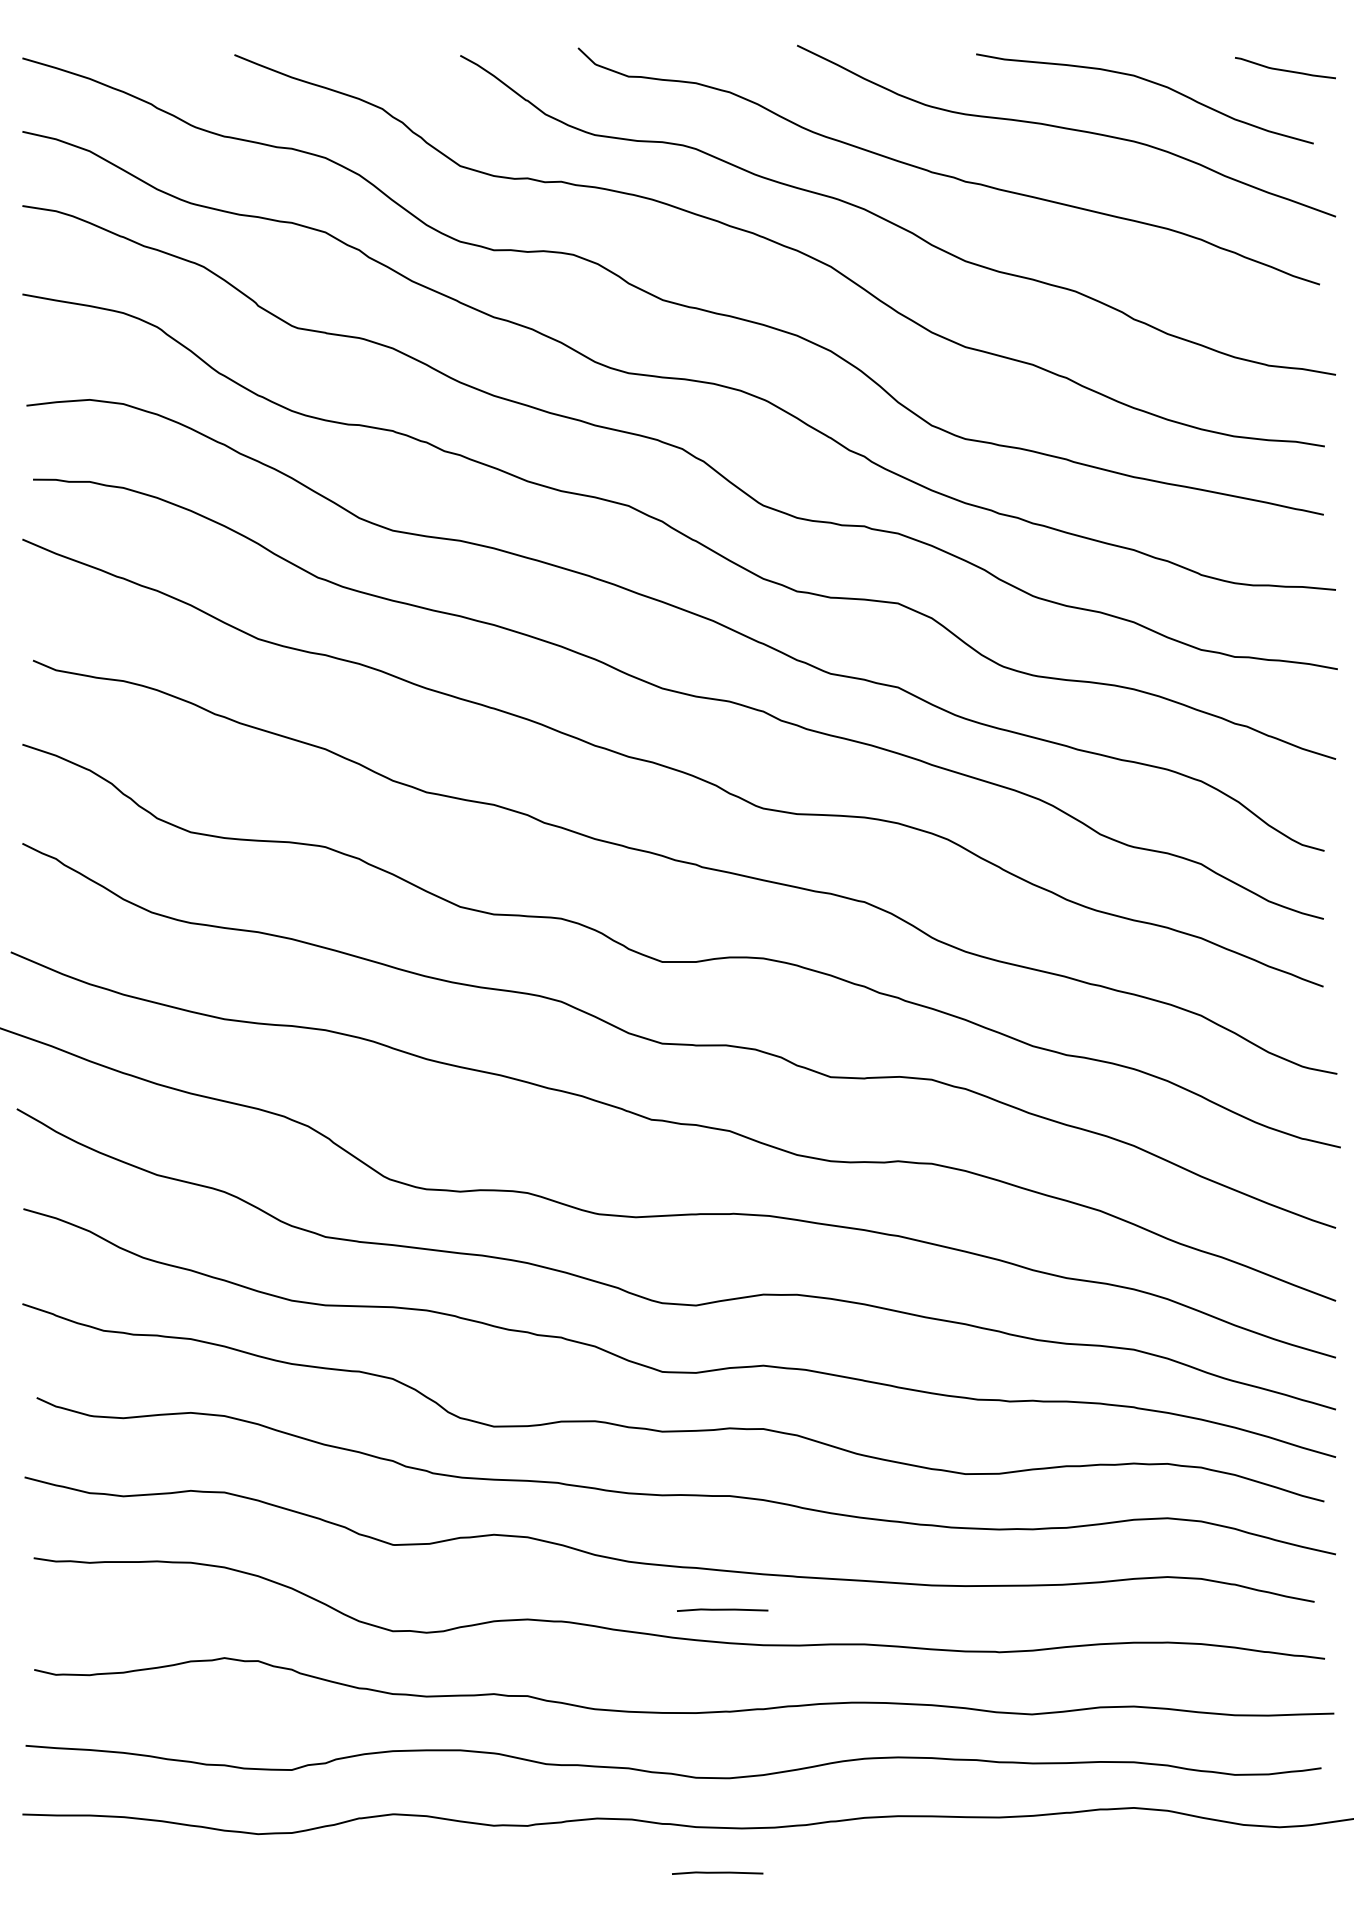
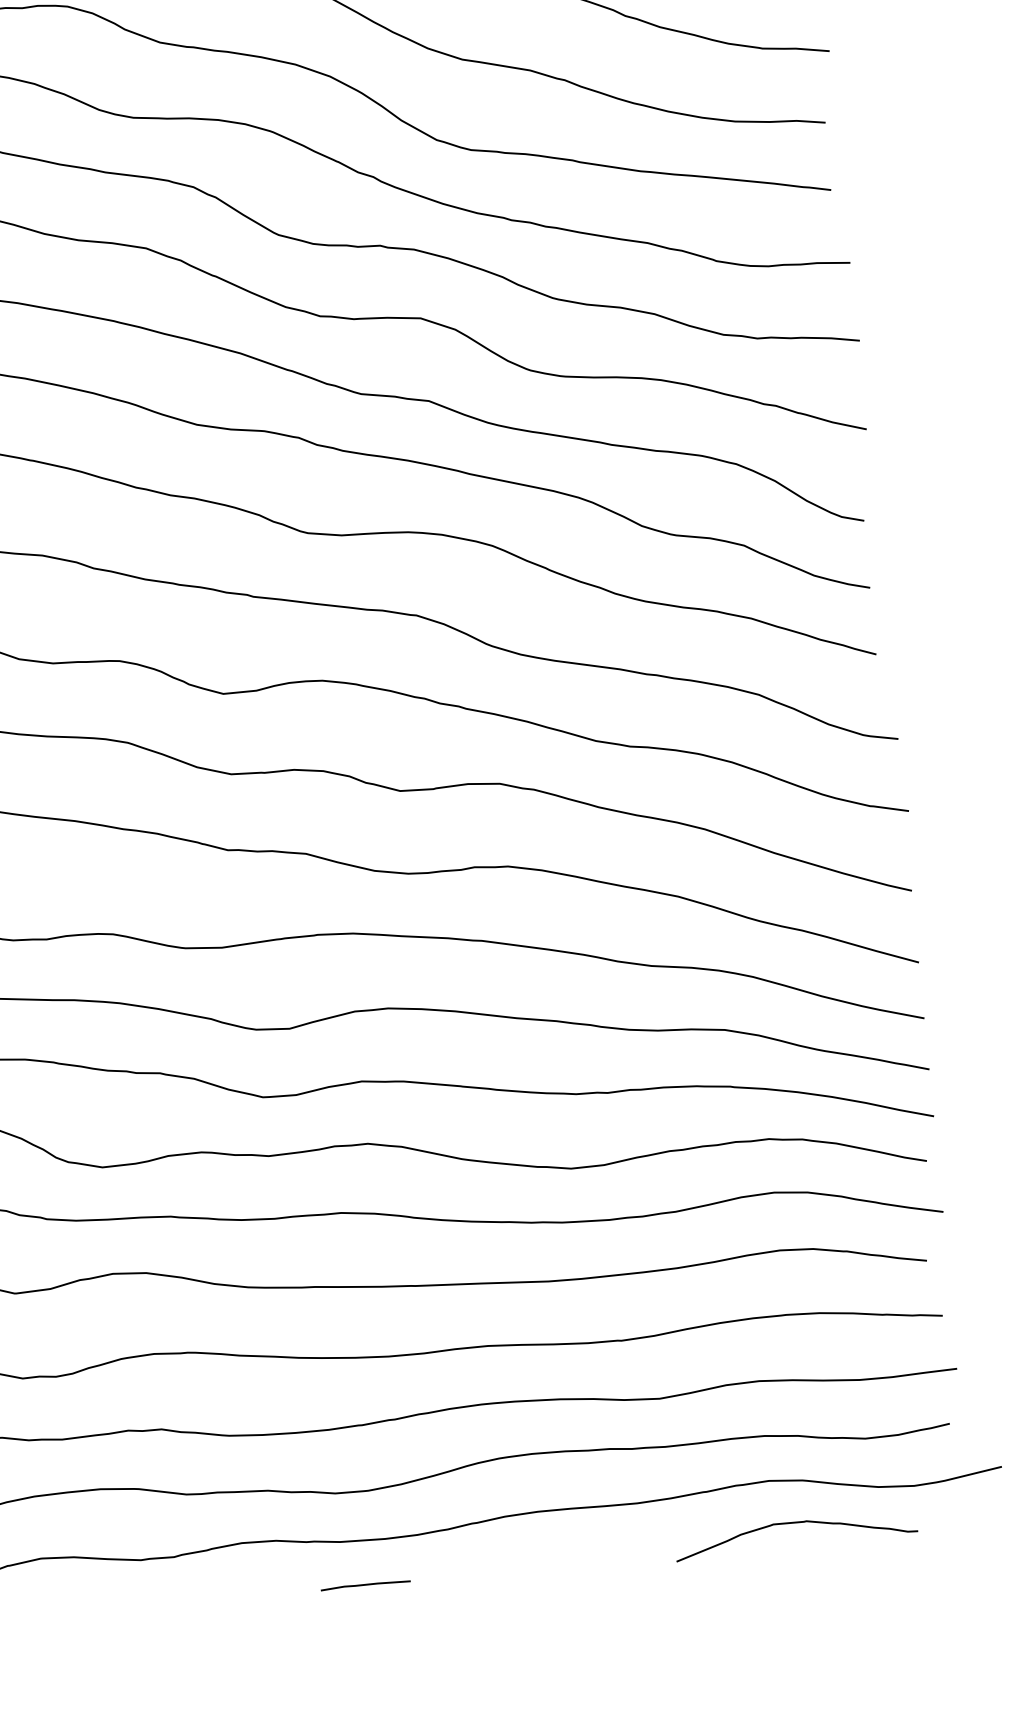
line: (722, 1609) -> (345, 1325), removed
curve: (1155, 1853) -> (794, 1523), added

